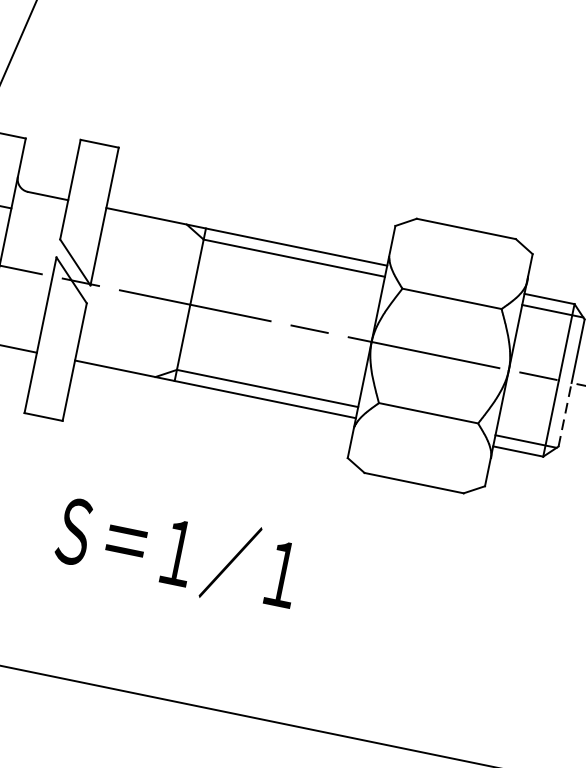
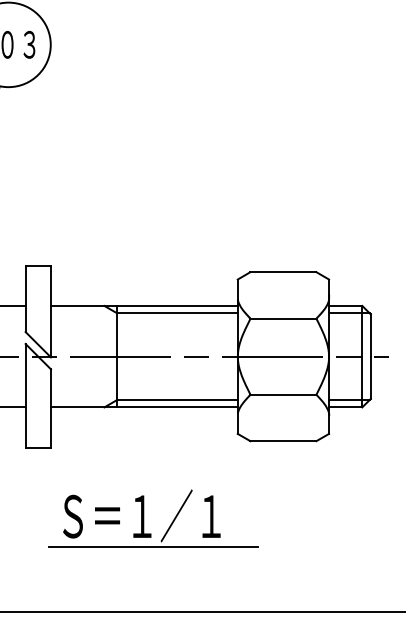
line: (564, 414) -> (370, 377), dashed -> solid
line: (184, 602) -> (152, 547), added

